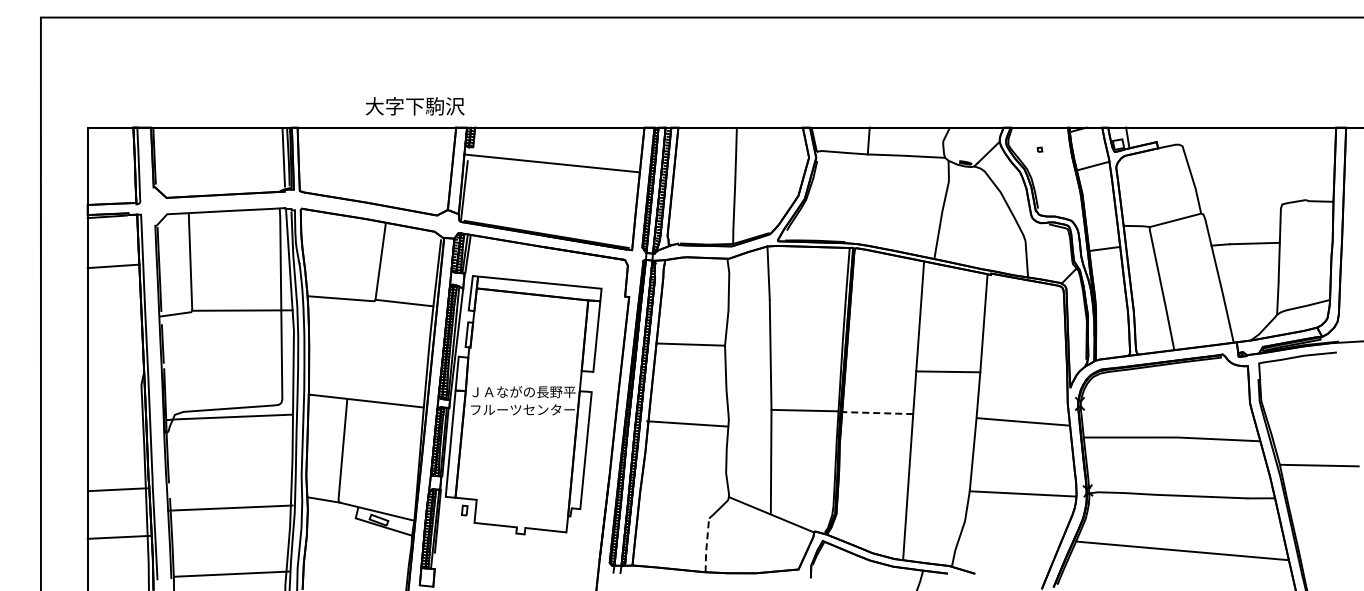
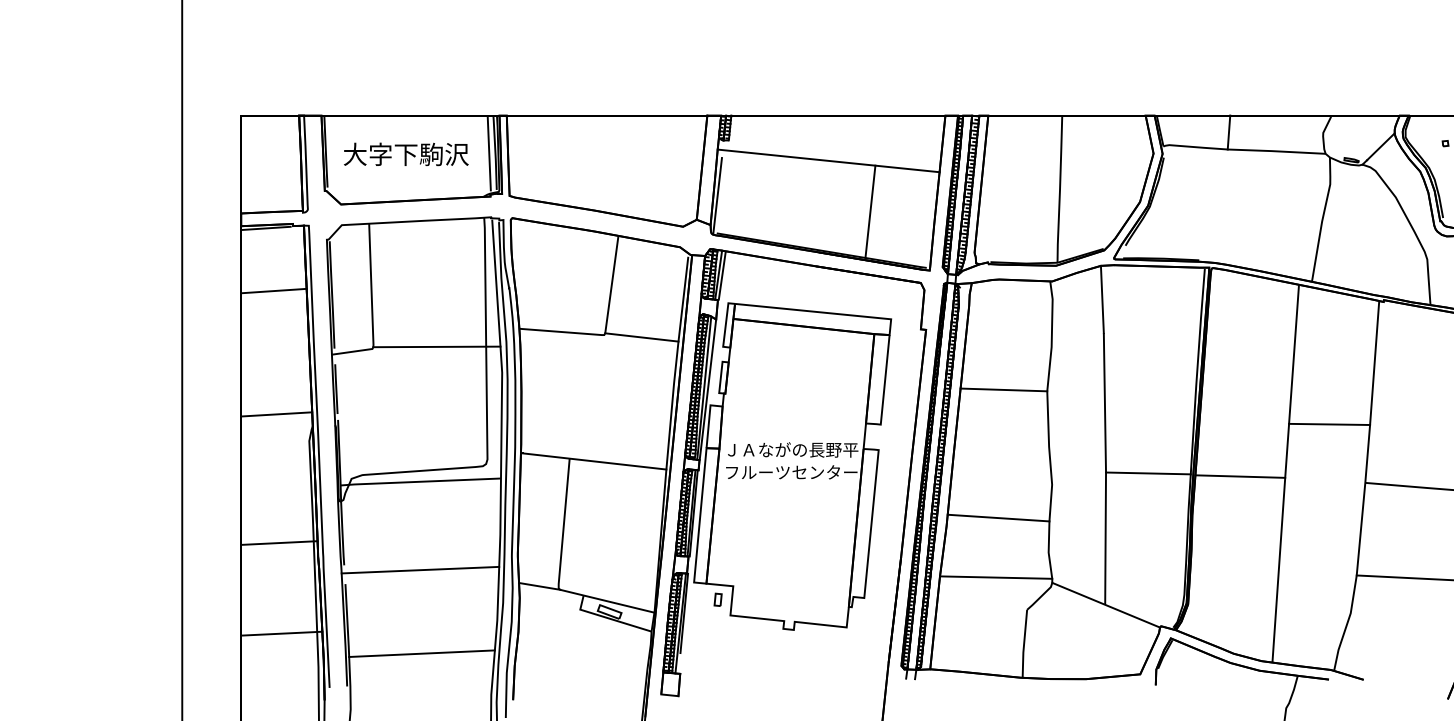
text: (415, 106) -> (406, 154), moved
line: (585, 203) -> (870, 211), added
line: (115, 363) -> (276, 413), added
line: (877, 413) -> (1240, 477), dashed -> solid
line: (687, 423) -> (998, 517), moved
line: (118, 489) -> (279, 542), moved
line: (684, 492) -> (996, 576), added
line: (230, 507) -> (420, 569), moved
line: (706, 546) -> (1023, 645), dashed -> solid
line: (231, 573) -> (421, 652), moved

